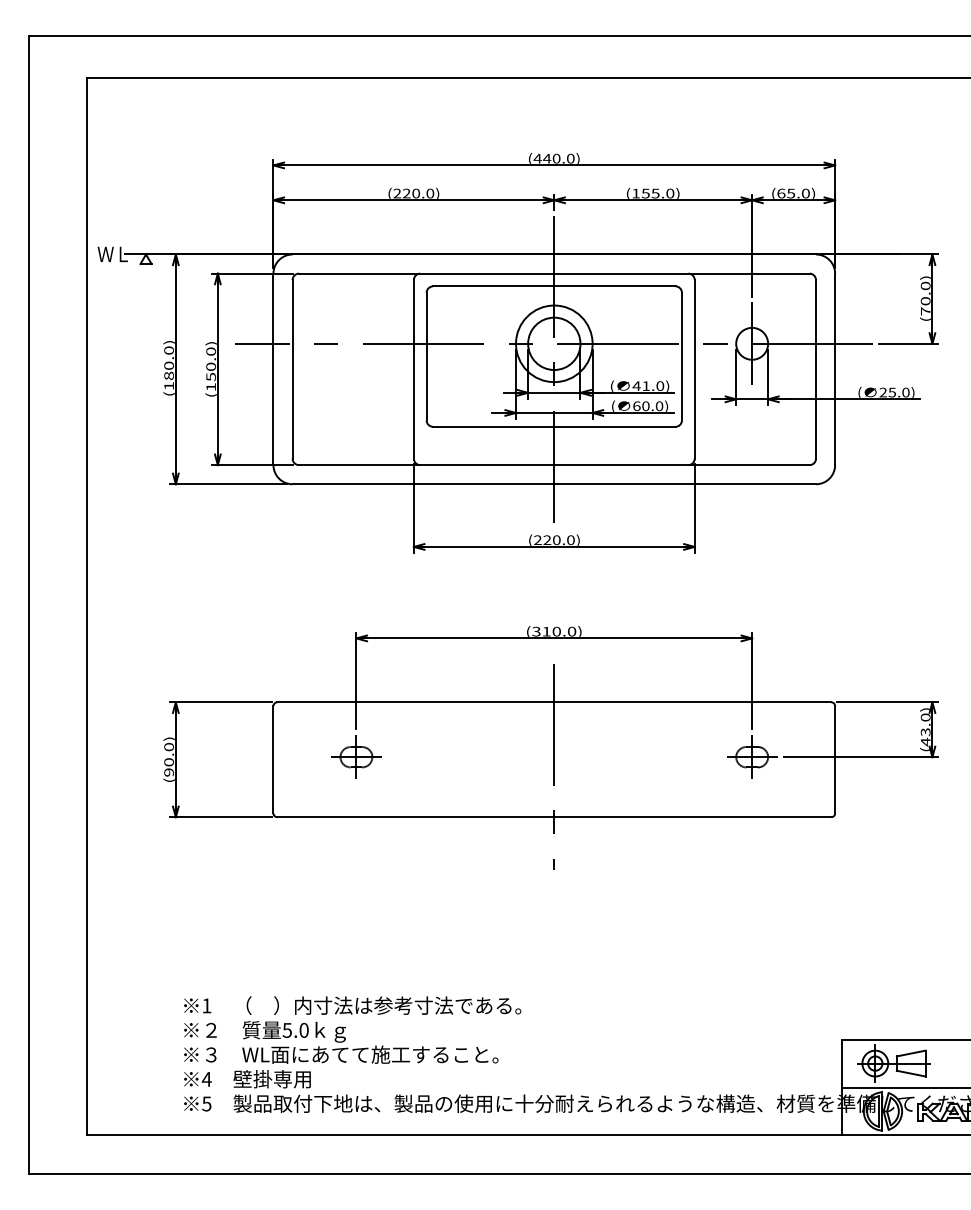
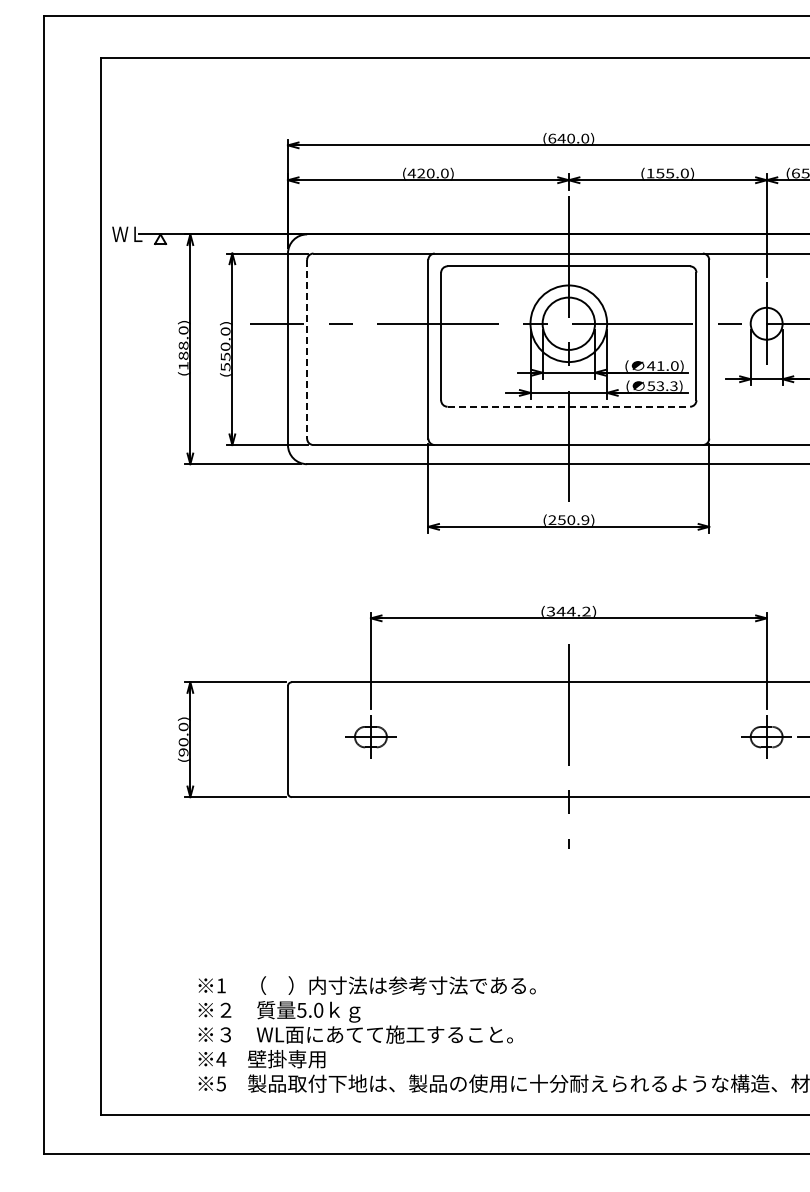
text: (537, 158) -> (552, 138), (440.0) -> (640.0)
text: (397, 193) -> (412, 173), (220.0) -> (420.0)
text: (168, 365) -> (183, 345), (180.0) -> (188.0)
line: (292, 369) -> (307, 349), solid -> dashed
text: (211, 387) -> (226, 367), (150.0) -> (550.0)
text: (648, 406) -> (663, 386), 60.0) -> 53.3)
line: (554, 426) -> (569, 406), solid -> dashed
text: (558, 540) -> (573, 520), (220.0) -> (250.9)
text: (559, 631) -> (574, 611), (310.0) -> (344.2)

